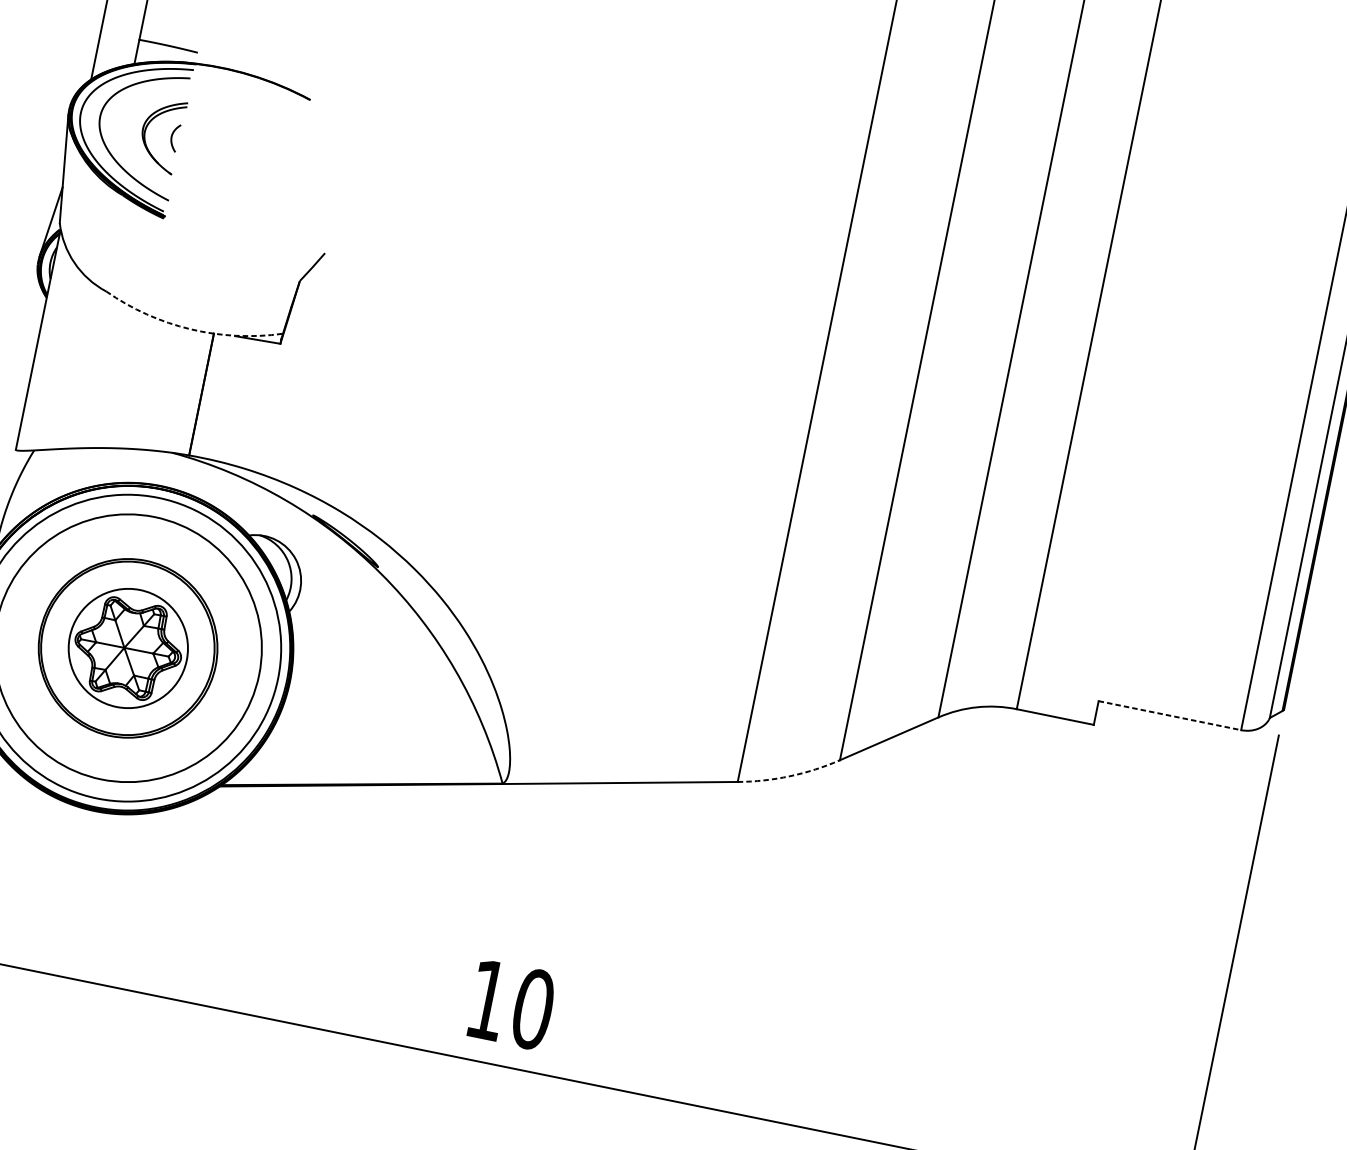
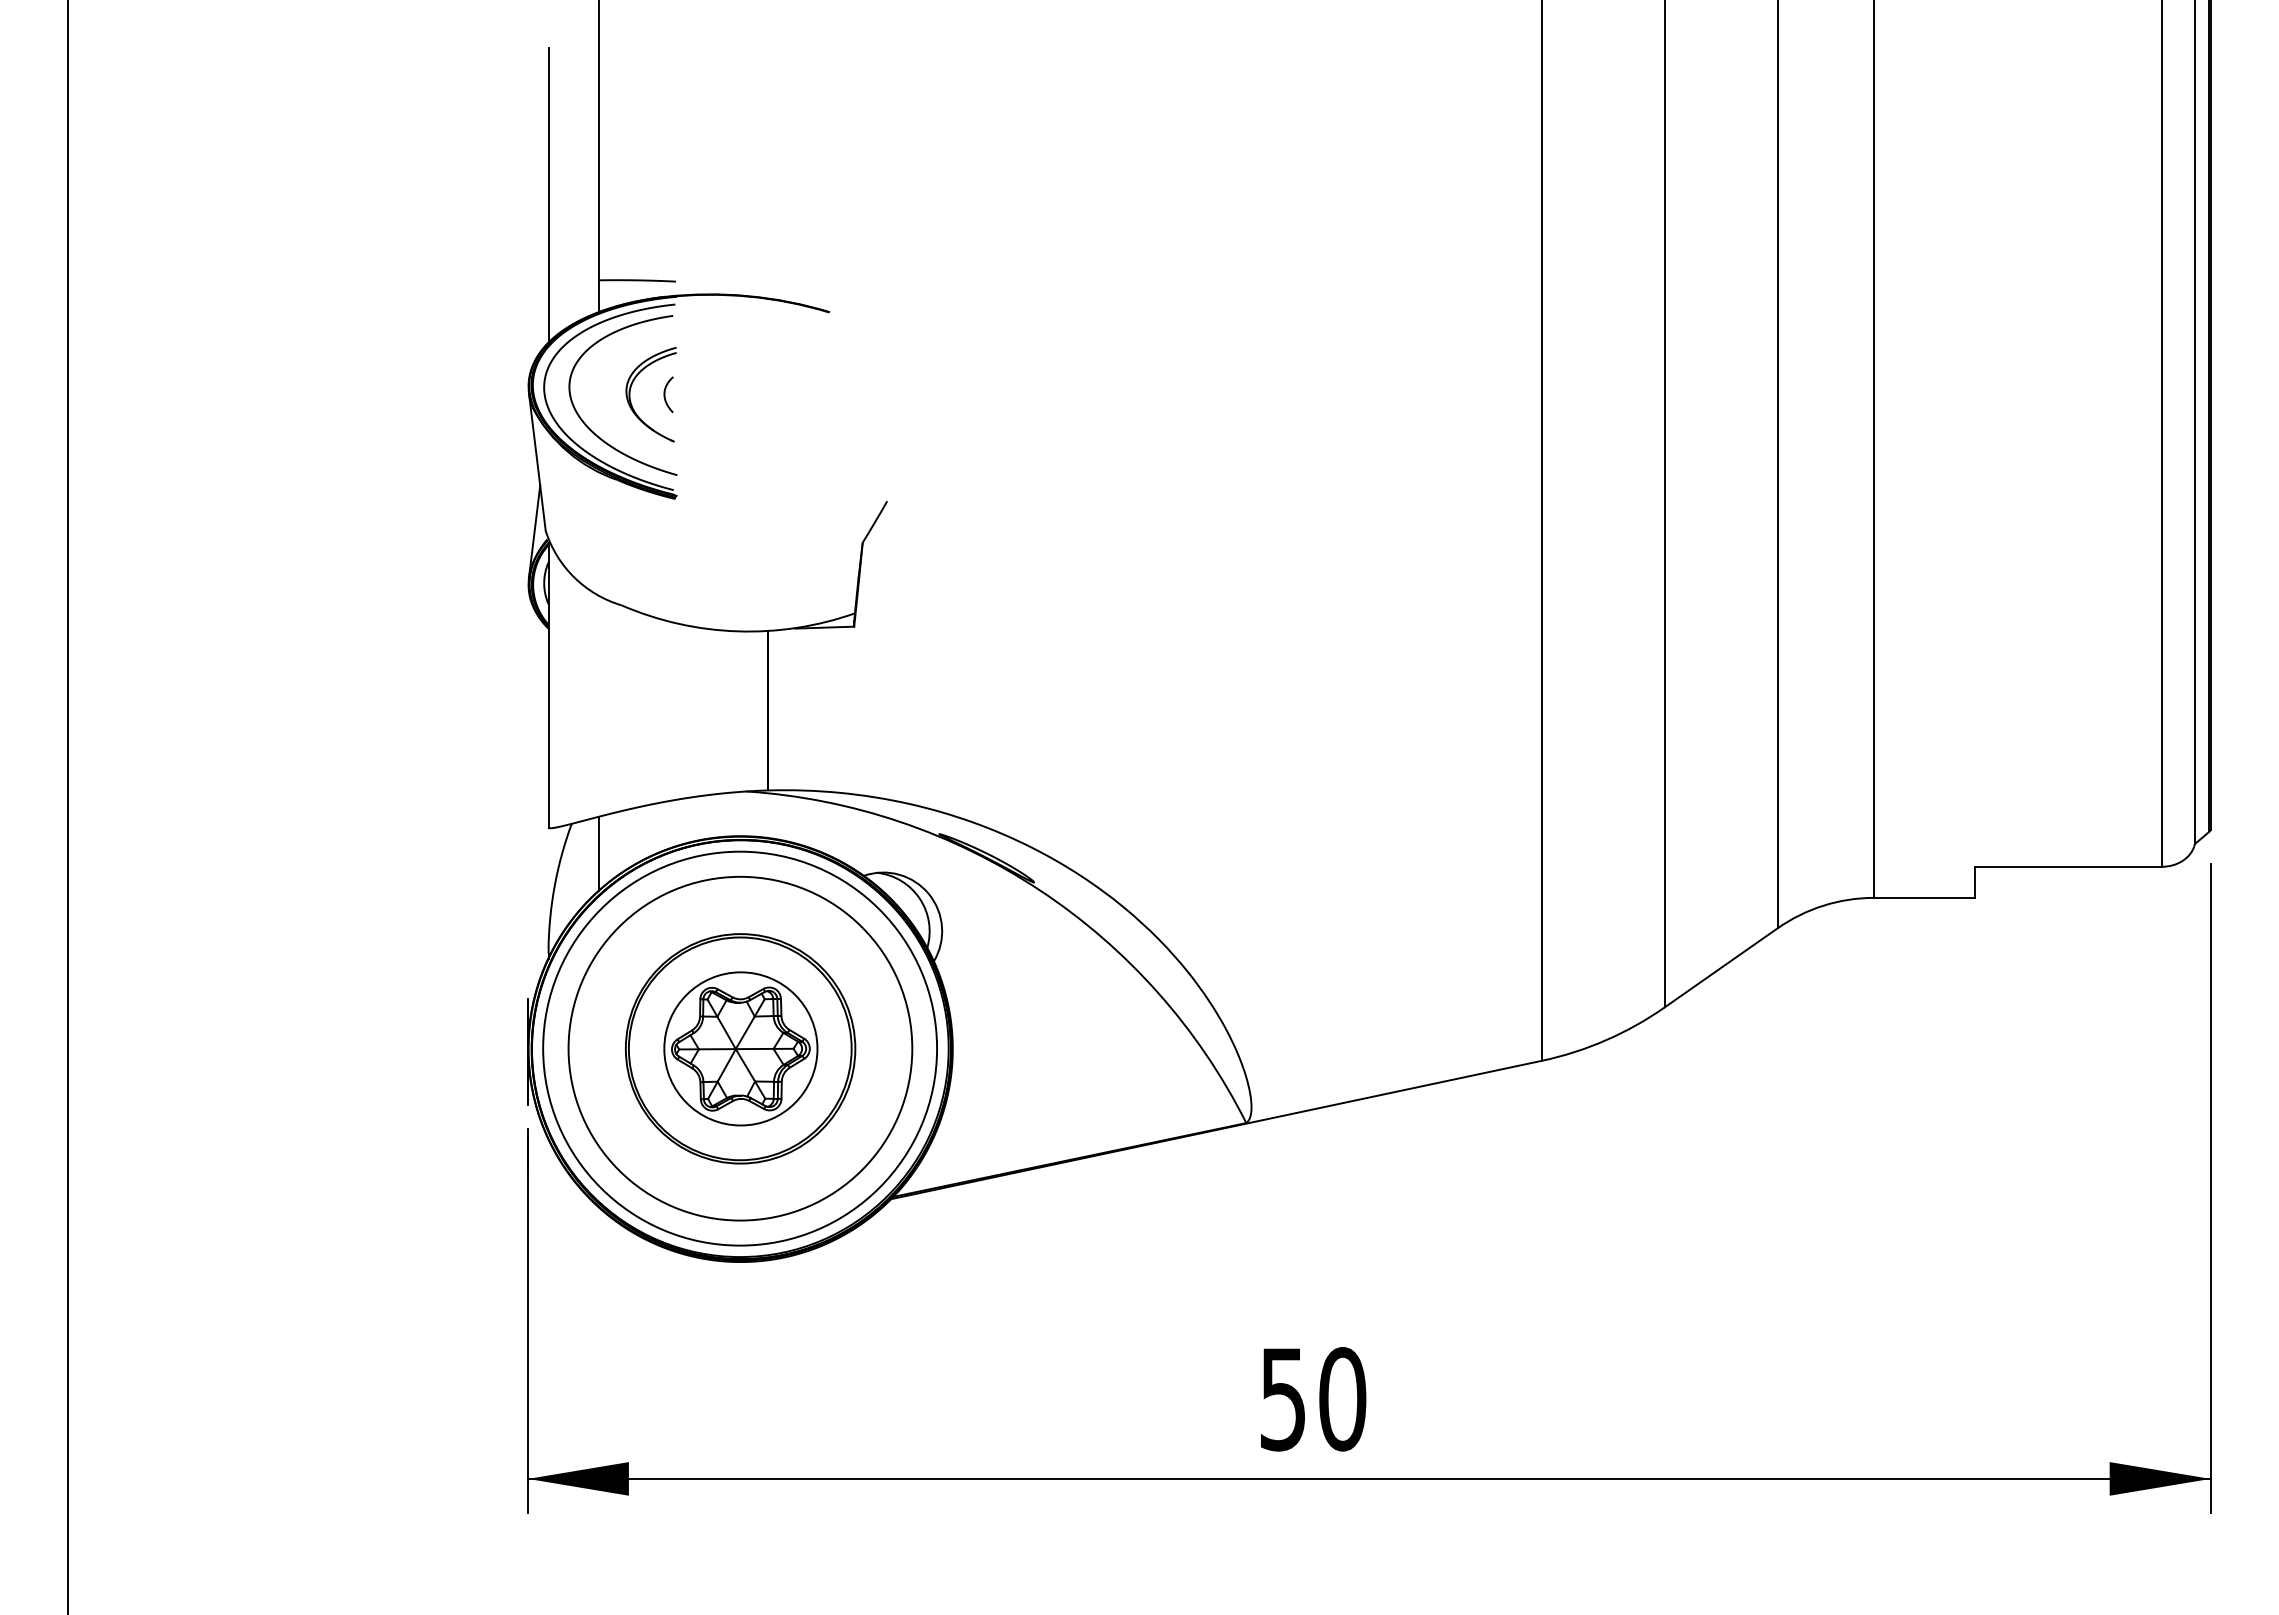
arc: (190, 329) -> (737, 631), dashed -> solid
line: (50, 477) -> (599, 853), added
line: (1169, 715) -> (2068, 866), dashed -> solid
arc: (789, 776) -> (1605, 1040), dashed -> solid
text: (487, 1000) -> (1282, 1399), 10 -> 50

